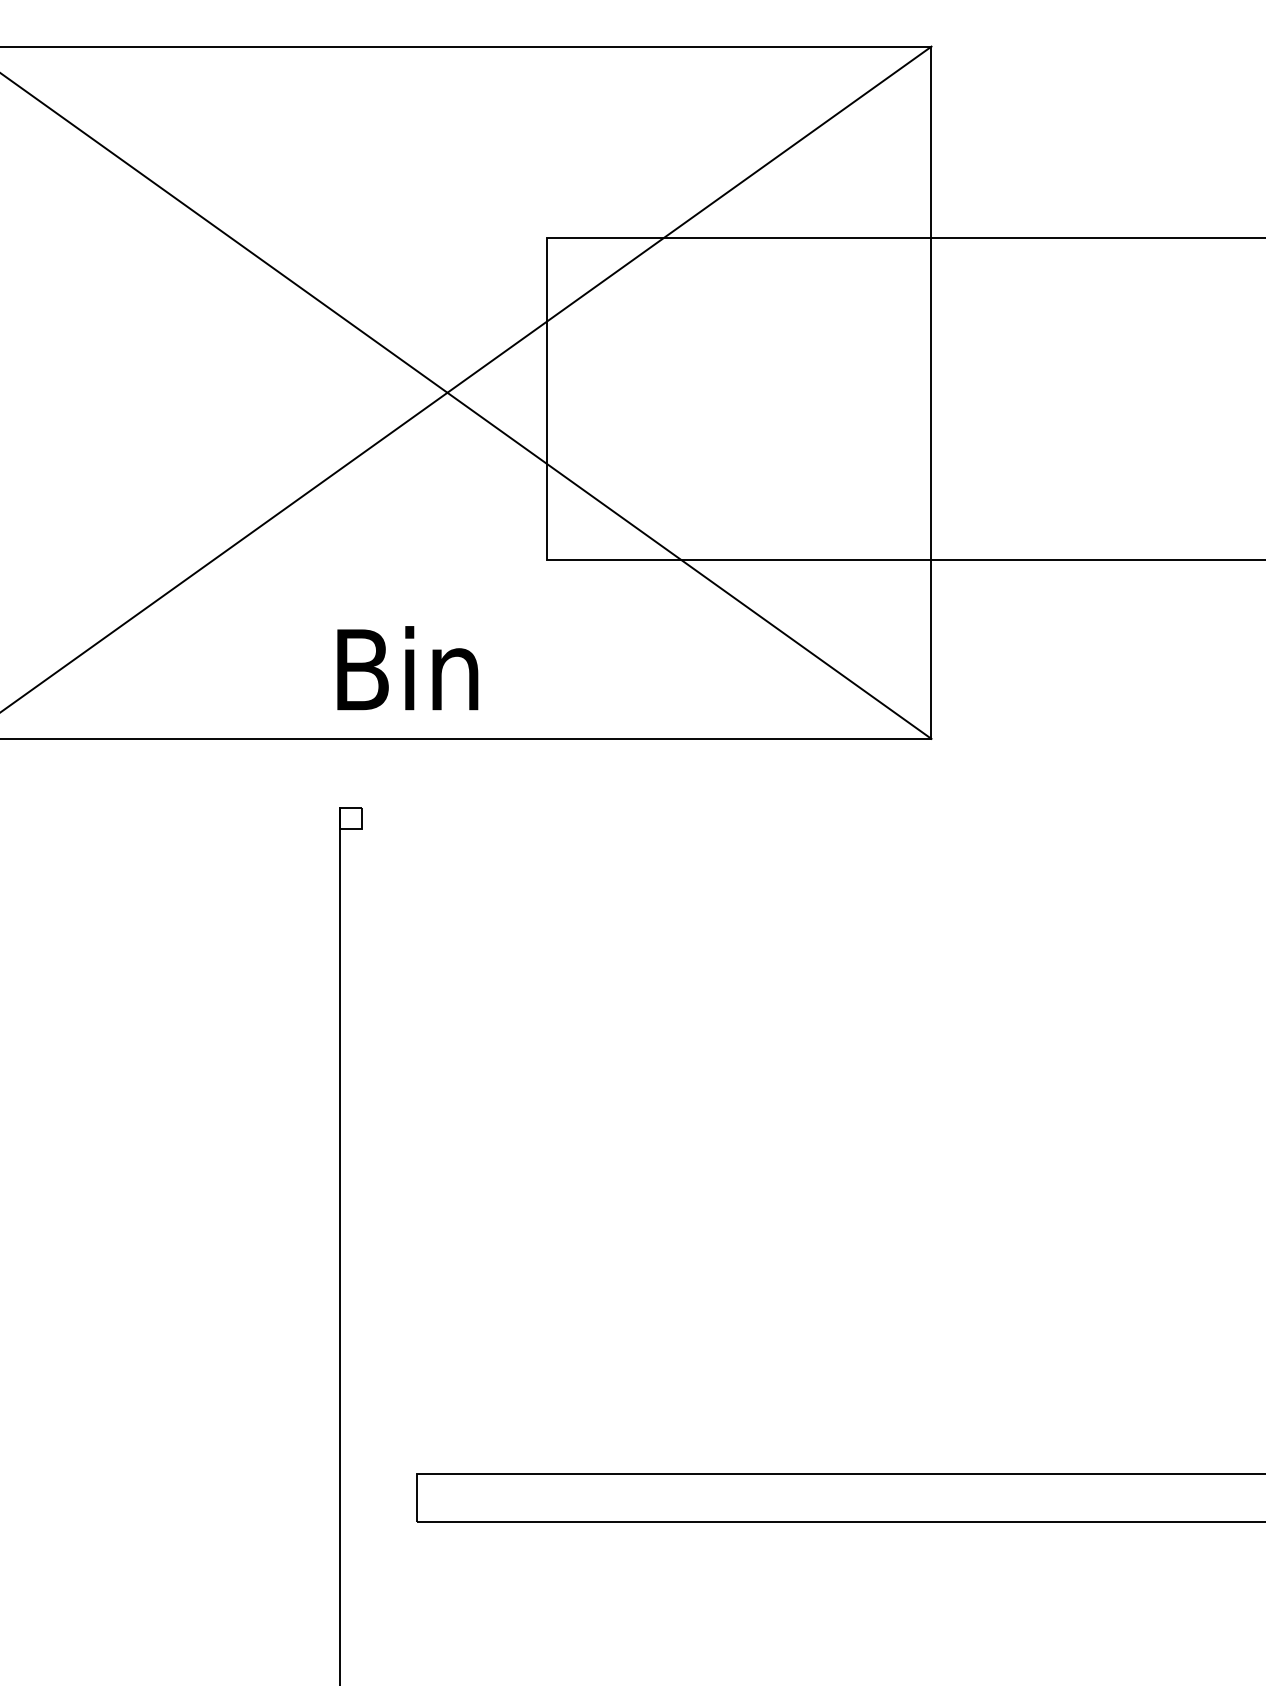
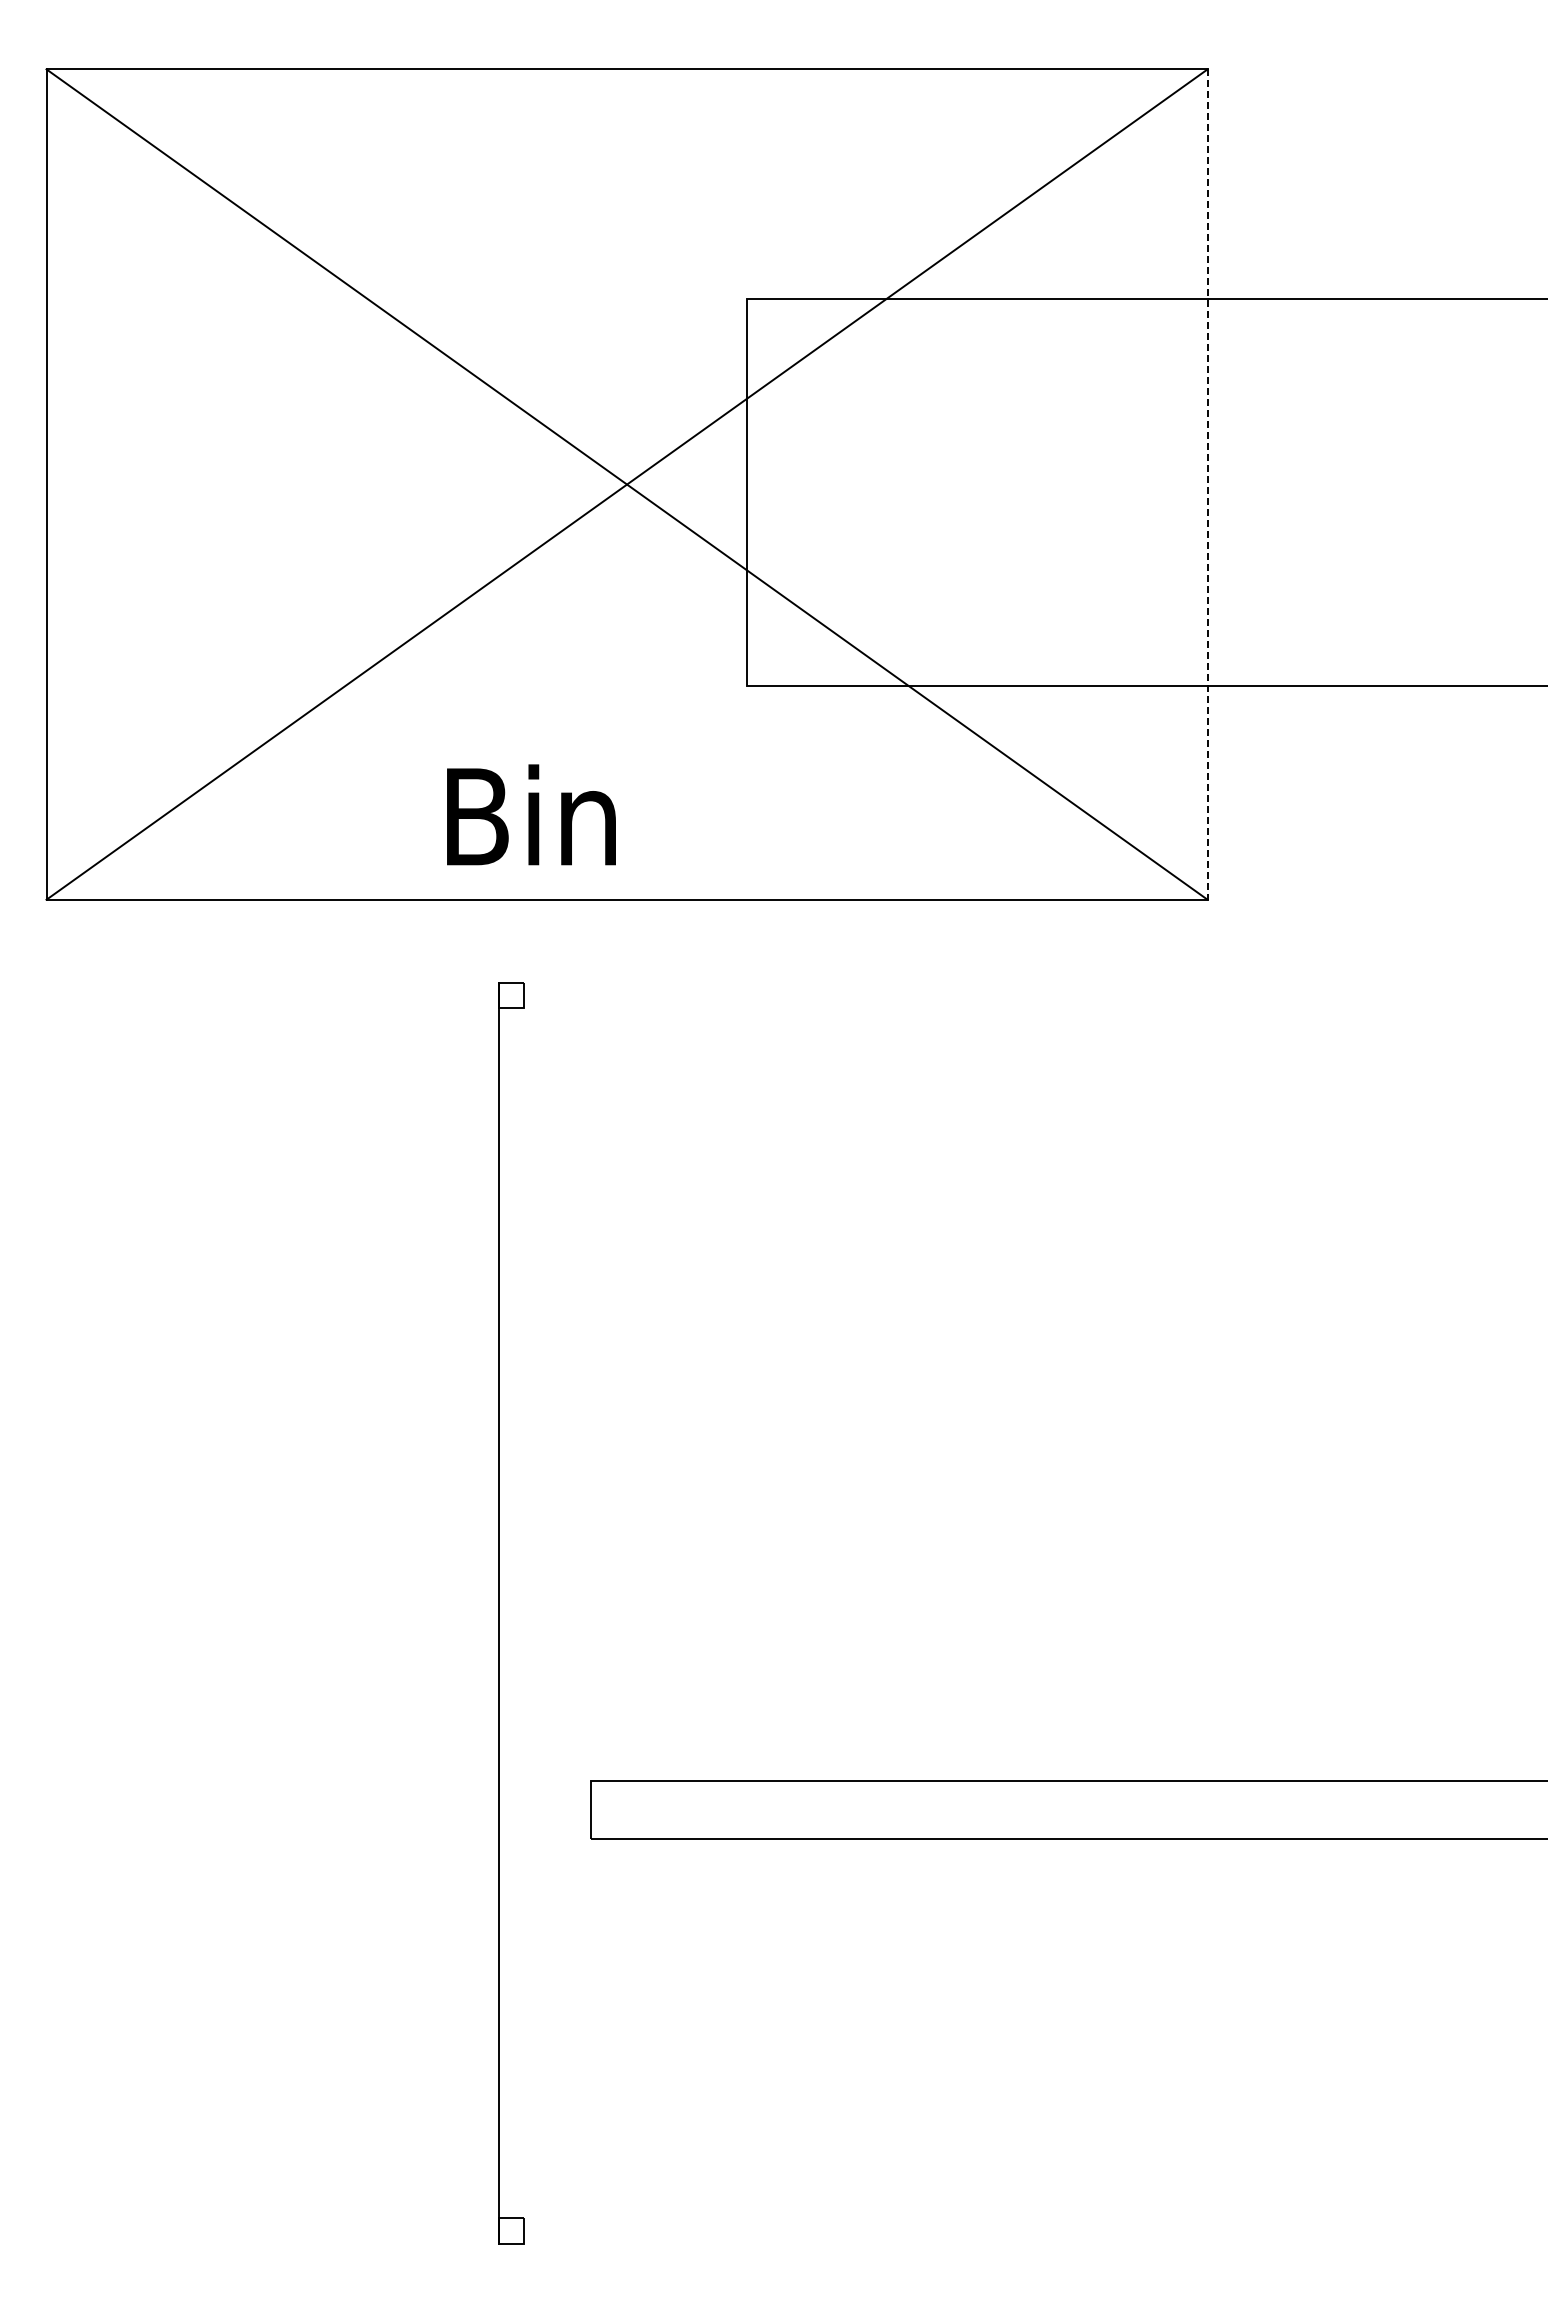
line: (931, 393) -> (1207, 485), solid -> dashed
text: (407, 667) -> (531, 814), moved

